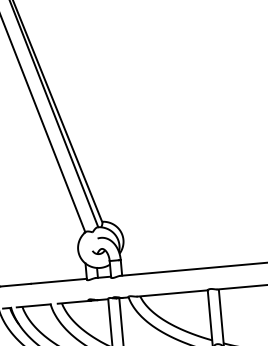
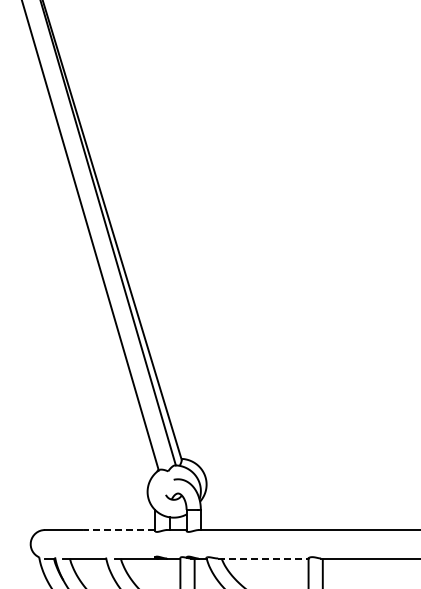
line: (59, 281) -> (119, 530), solid -> dashed
line: (172, 293) -> (263, 558), solid -> dashed

